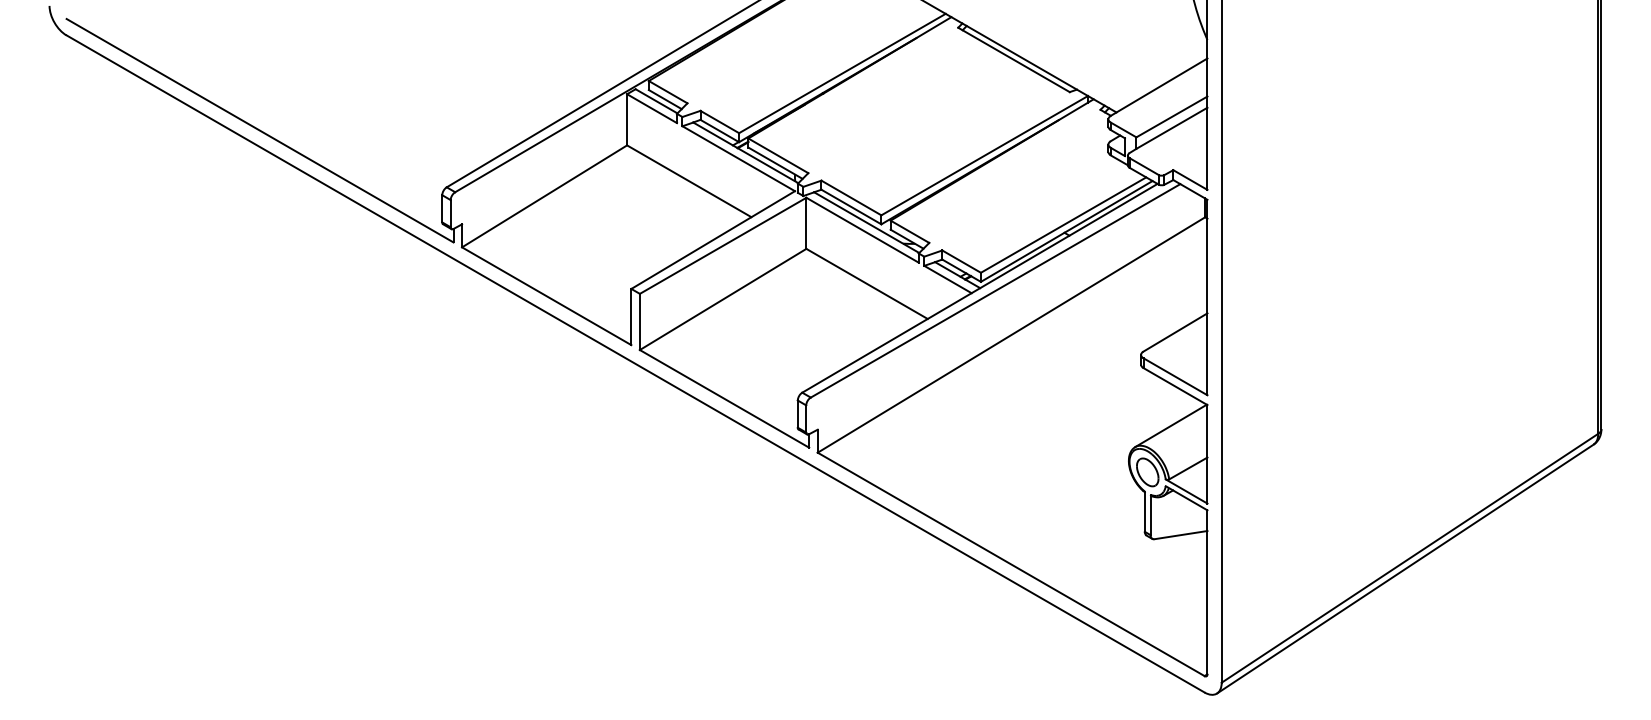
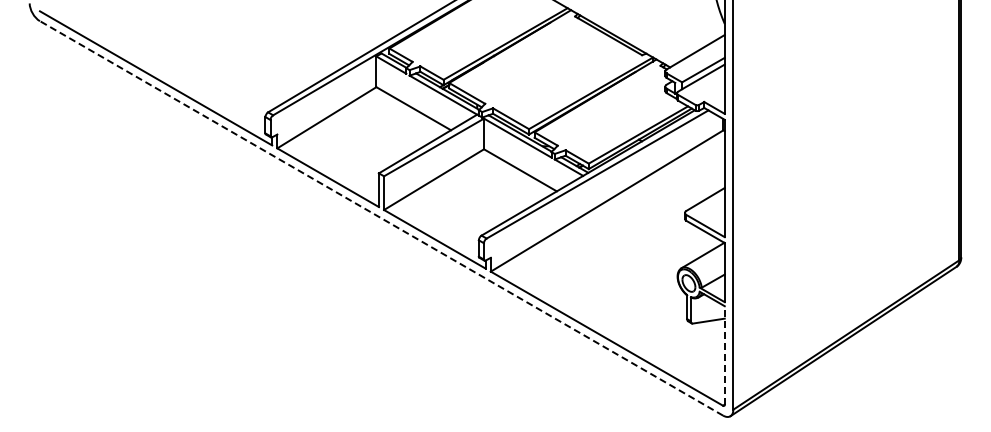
line: (635, 364) -> (381, 218), solid -> dashed
line: (1206, 592) -> (724, 355), solid -> dashed

